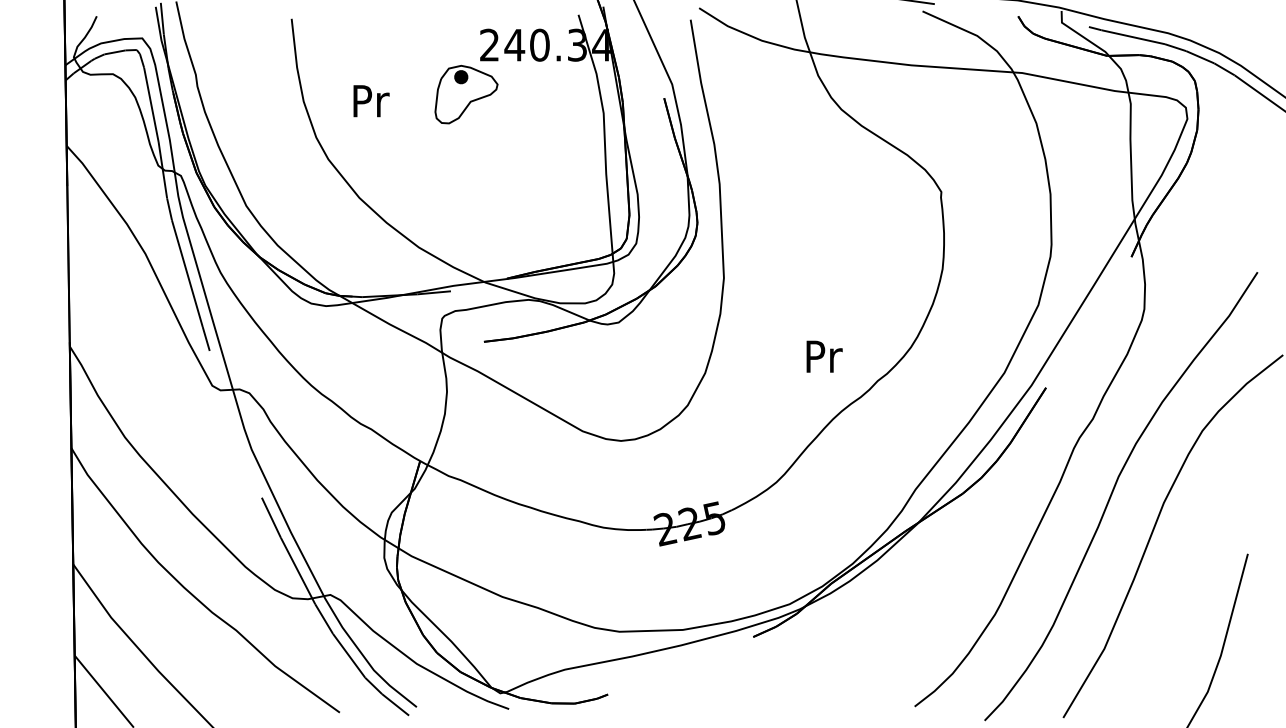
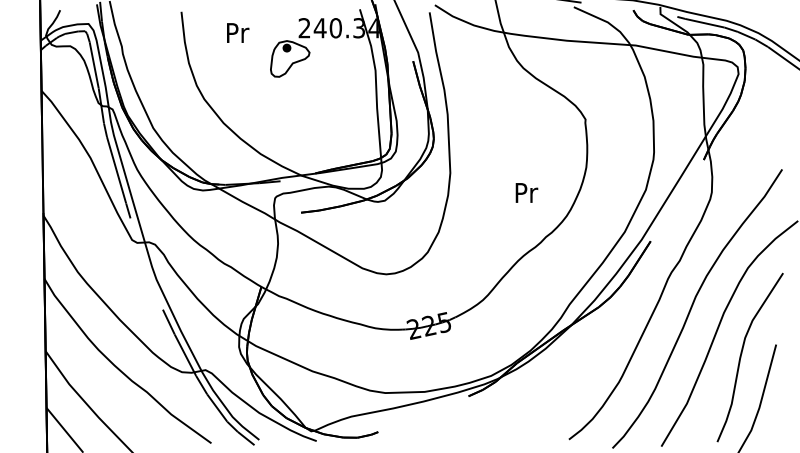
text: (372, 100) -> (238, 32), moved
text: (823, 355) -> (526, 192), moved
curve: (1192, 574) -> (741, 357), added

